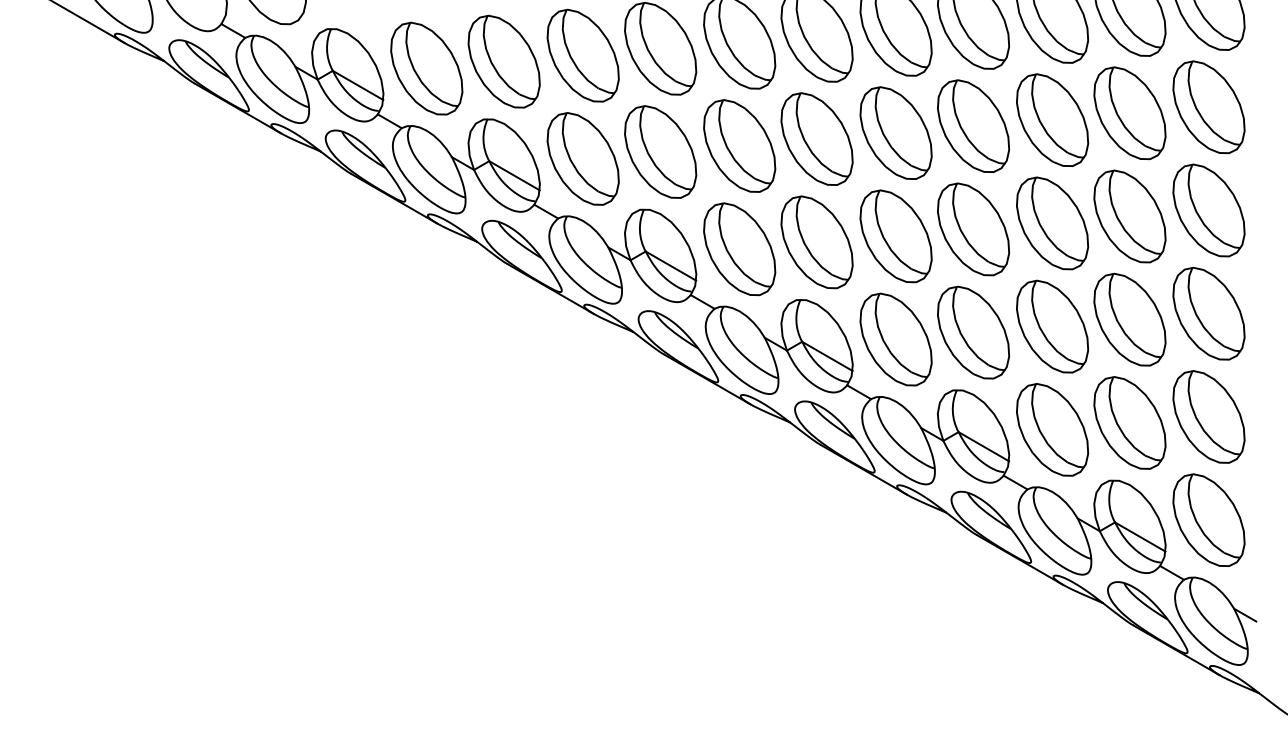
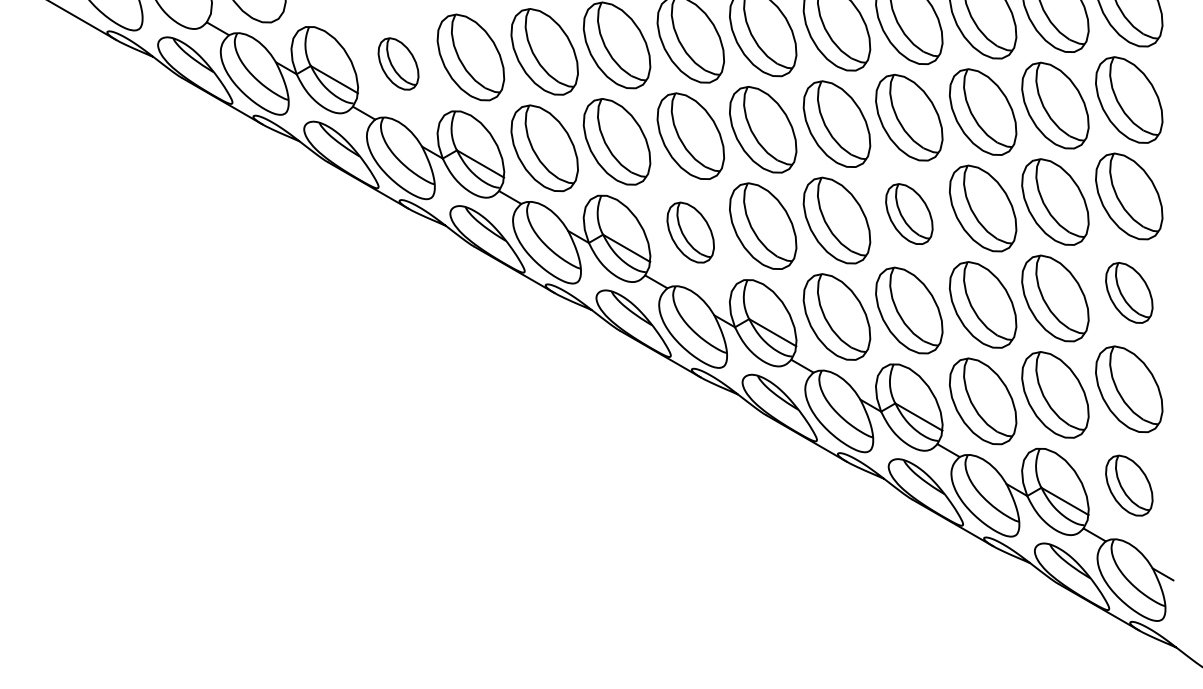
part: (426, 68) -> (398, 63), size x0.6
part: (973, 228) -> (909, 213), size x0.7
part: (739, 249) -> (690, 232), size x0.7
part: (1209, 313) -> (1129, 292), size x0.7
part: (1209, 519) -> (1129, 485), size x0.7

